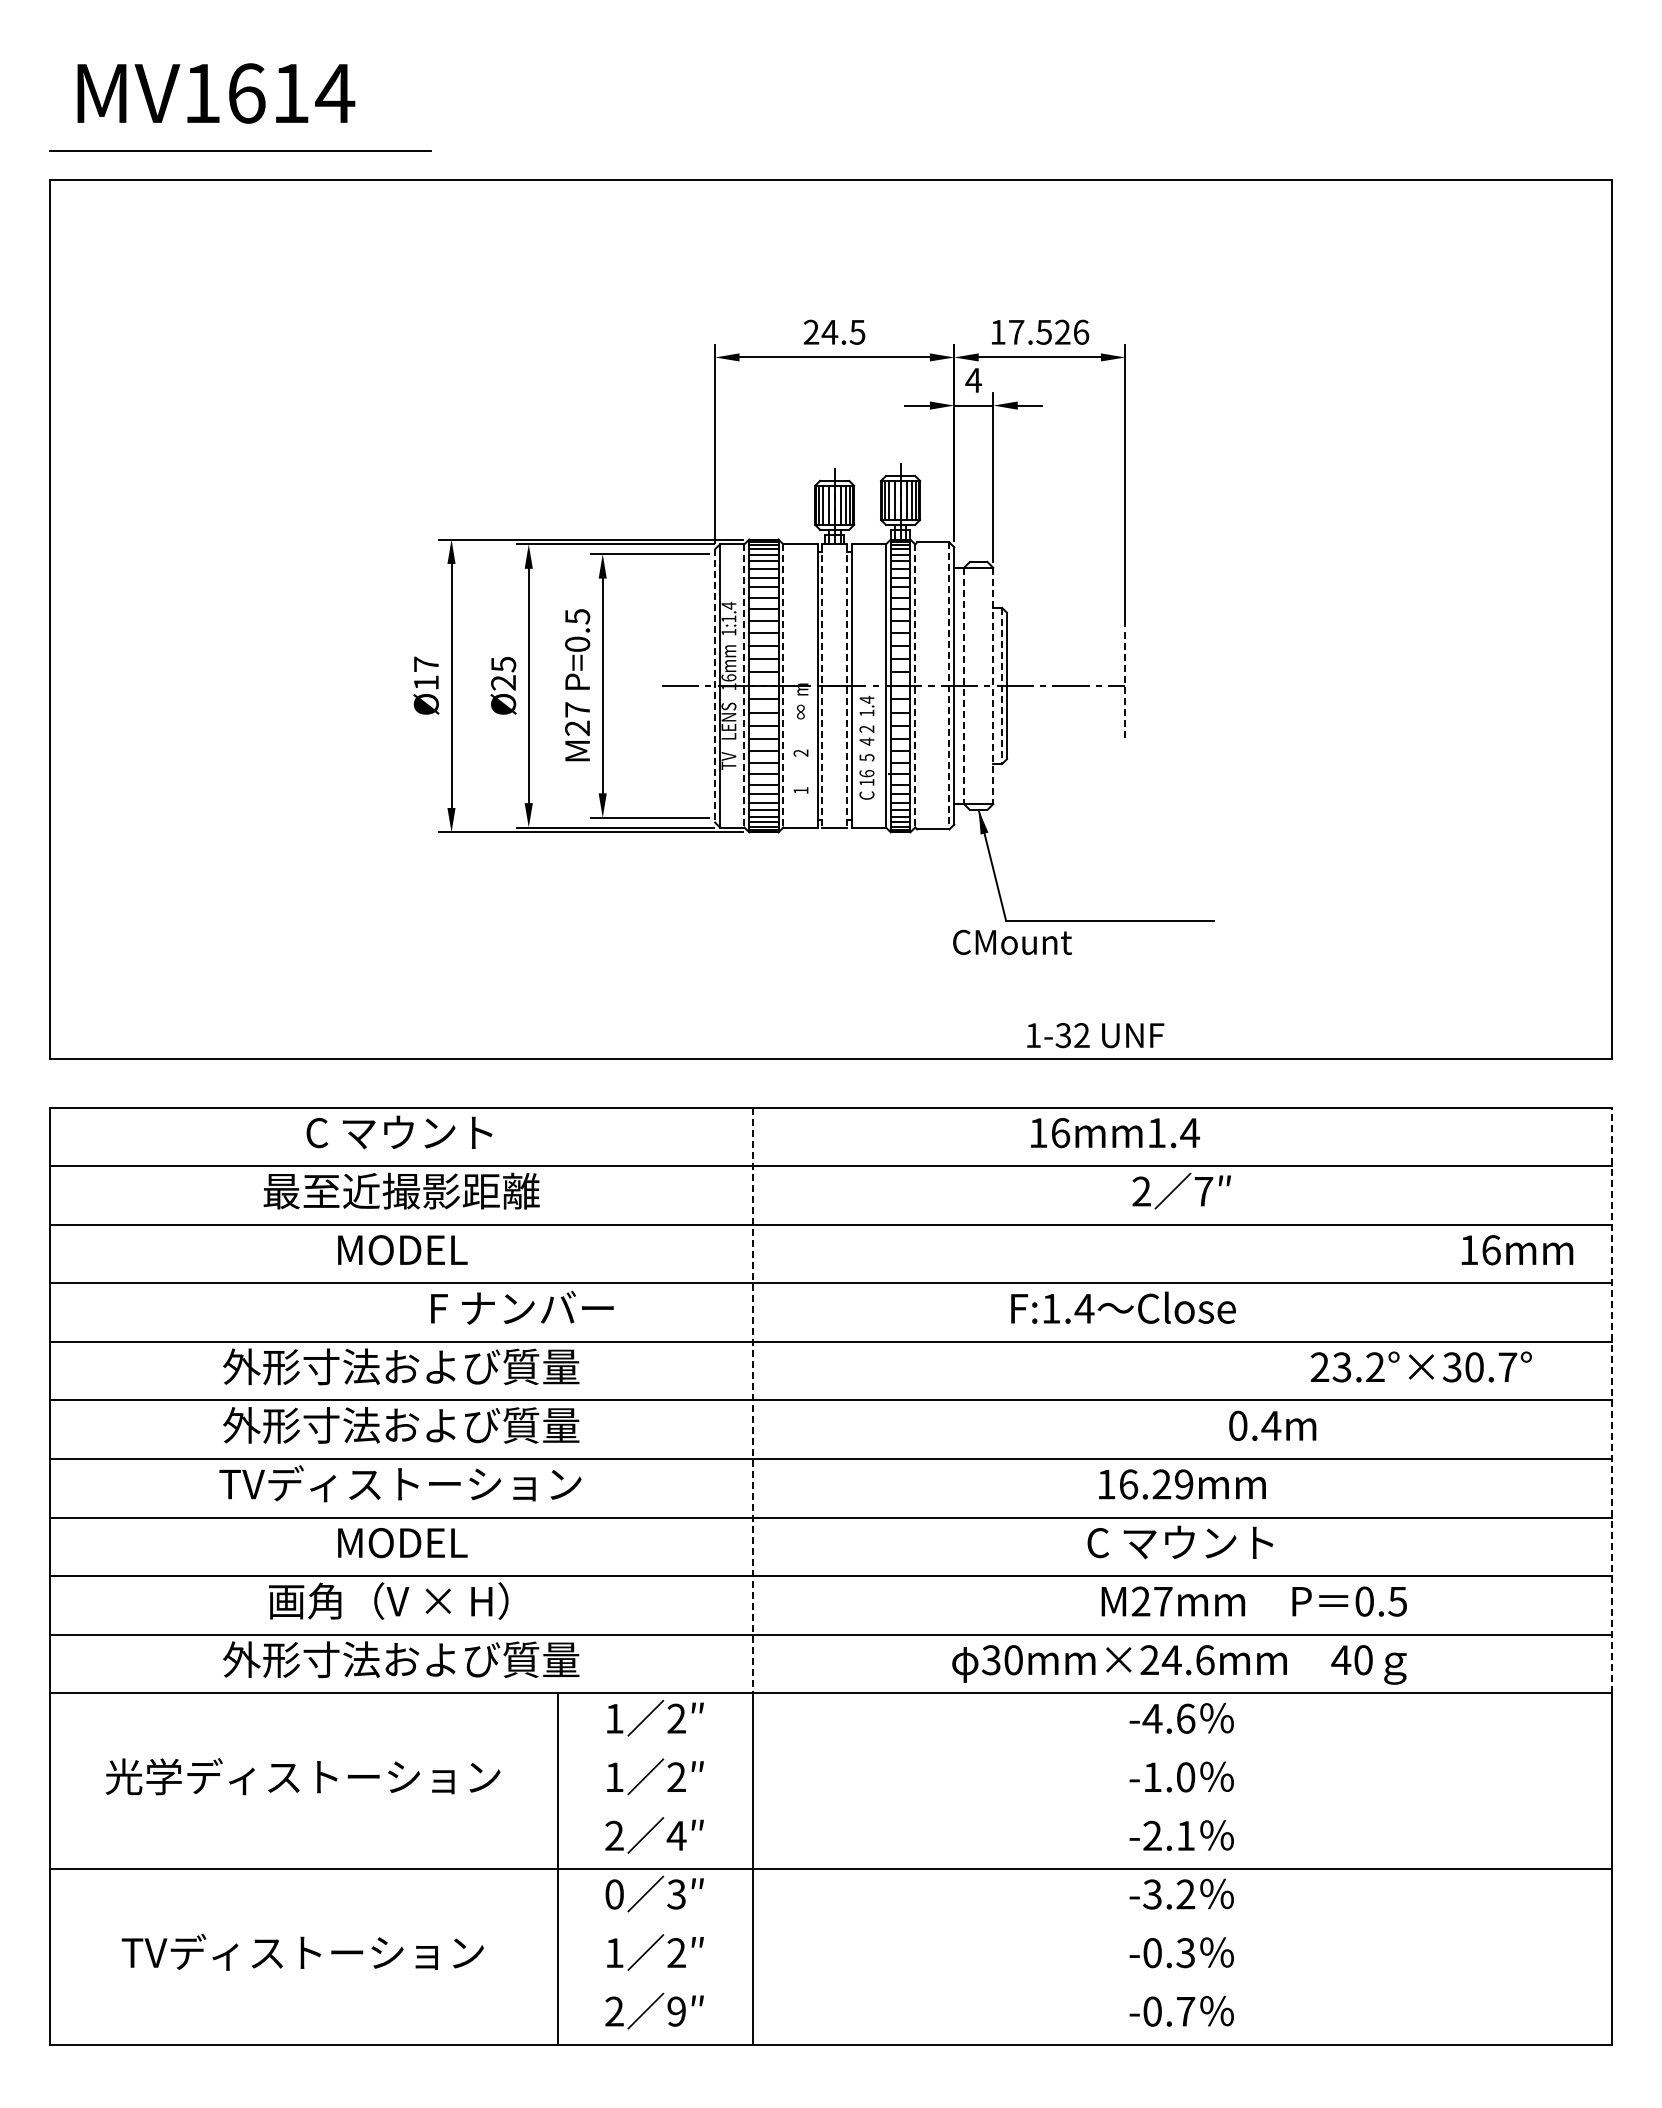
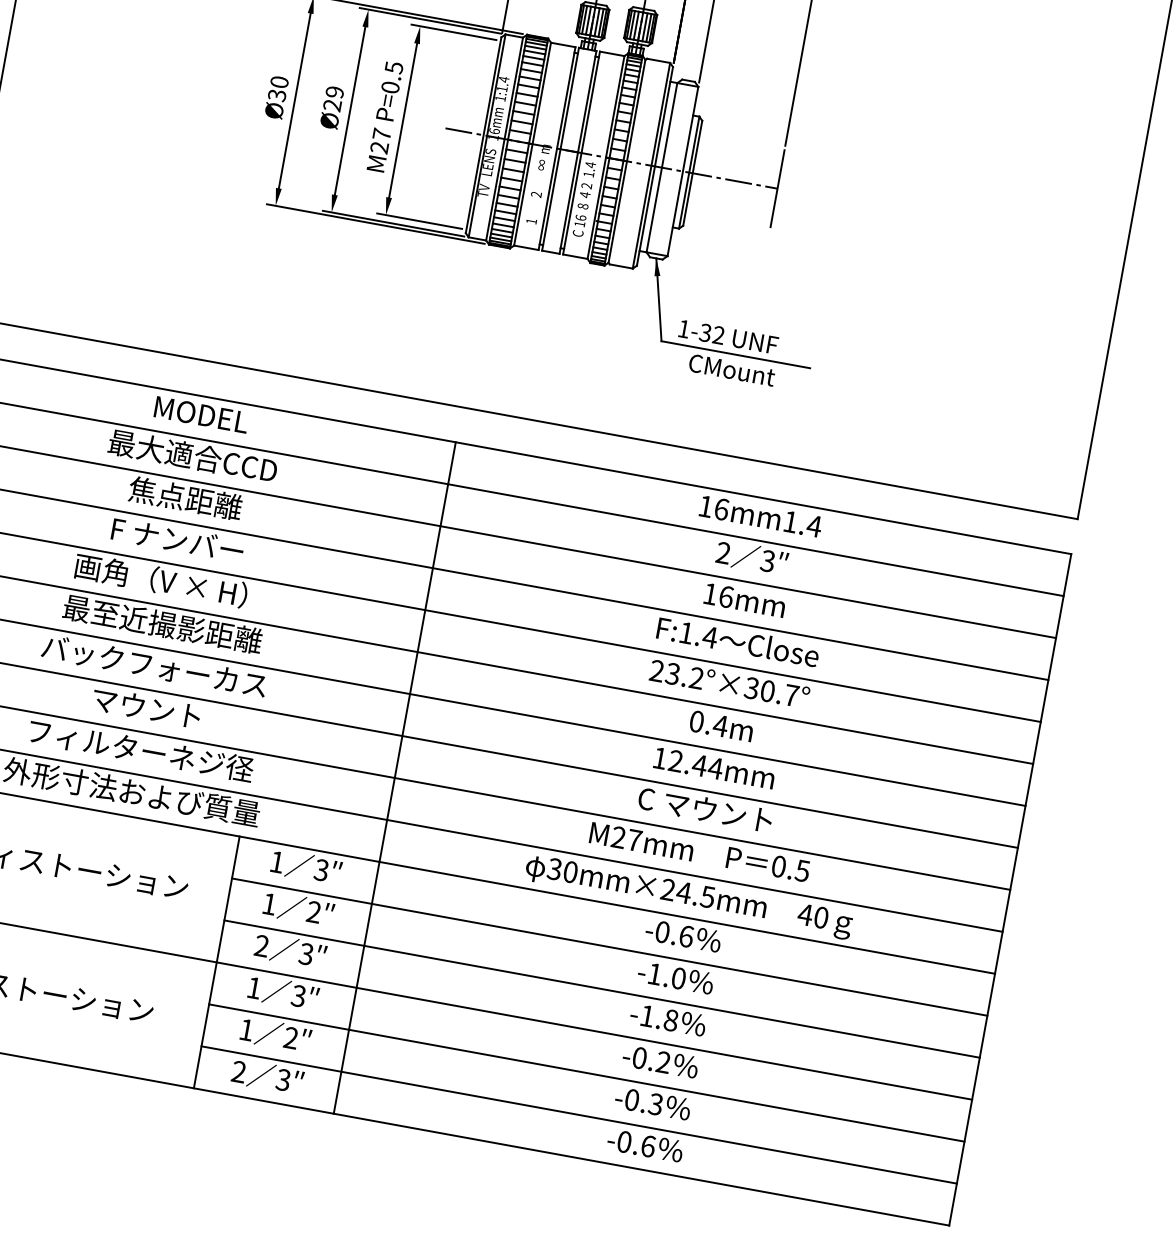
text: (503, 664) -> (334, 92), Ø25 -> Ø29
text: (425, 673) -> (277, 88), Ø17 -> Ø30
line: (715, 685) -> (483, 134), dashed -> solid
line: (744, 685) -> (504, 138), dashed -> solid
line: (783, 685) -> (532, 143), dashed -> solid
line: (822, 685) -> (560, 148), dashed -> solid
line: (846, 685) -> (577, 152), dashed -> solid
line: (915, 685) -> (627, 161), dashed -> solid
line: (949, 685) -> (651, 165), dashed -> solid
line: (1125, 685) -> (777, 188), dashed -> solid
line: (964, 686) -> (662, 168), dashed -> solid
line: (993, 686) -> (683, 171), dashed -> solid
line: (1002, 686) -> (689, 173), dashed -> solid
text: (866, 757) -> (582, 206), 5 -> 8
text: (1012, 941) -> (732, 369), moved
text: (1095, 1035) -> (728, 337), moved
text: (399, 1132) -> (199, 414), C マウント -> MODEL
text: (1115, 1133) -> (760, 516), moved
text: (401, 1190) -> (193, 455), 最至近撮影距離 -> 最大適合CCD
text: (1203, 1191) -> (767, 561), 7 -> 3
text: (401, 1249) -> (185, 498), MODEL -> 焦点距離
text: (1517, 1250) -> (744, 600), moved
text: (522, 1307) -> (178, 539), moved
text: (1123, 1307) -> (738, 641), moved
text: (401, 1366) -> (170, 582), 外形寸法および質量 -> 画角（V × H）
text: (1420, 1366) -> (729, 683), moved
line: (752, 1400) -> (417, 652), dashed -> solid
line: (1611, 1400) -> (1032, 763), dashed -> solid
text: (401, 1425) -> (162, 624), 外形寸法および質量 -> 最至近撮影距離
text: (1272, 1425) -> (721, 725), moved
text: (400, 1483) -> (154, 665), TVディストーション -> バックフォーカス
text: (1156, 1484) -> (695, 764), 16.29mm -> 12.44mm
text: (400, 1542) -> (146, 707), MODEL -> マウント
text: (403, 1600) -> (141, 749), 画角（V × H） -> フィルターネジ径
text: (1253, 1601) -> (699, 852), moved
text: (1204, 1660) -> (707, 897), 30mm×24.6mm -> 30mm×24.5mm
text: (676, 1718) -> (321, 870), 2 -> 3
text: (1152, 1718) -> (662, 932), -4.6 -> -0.6
line: (1084, 1751) -> (609, 946), added
line: (1084, 1810) -> (601, 989), added
text: (676, 1835) -> (306, 953), 4 -> 3
text: (1169, 1835) -> (659, 1018), -2.1 -> -1.8
text: (614, 1894) -> (254, 988), 0 -> 1
text: (1152, 1894) -> (639, 1058), -3.2 -> -0.2
line: (1084, 1927) -> (586, 1072), added
line: (1084, 1986) -> (578, 1115), added
text: (676, 2011) -> (283, 1079), 9 -> 3
text: (1186, 2011) -> (648, 1146), -0.7 -> -0.6

